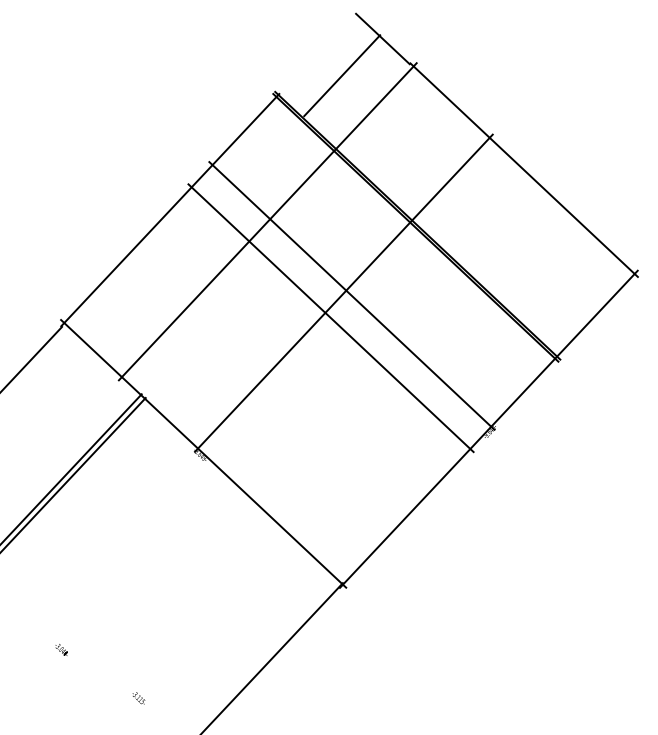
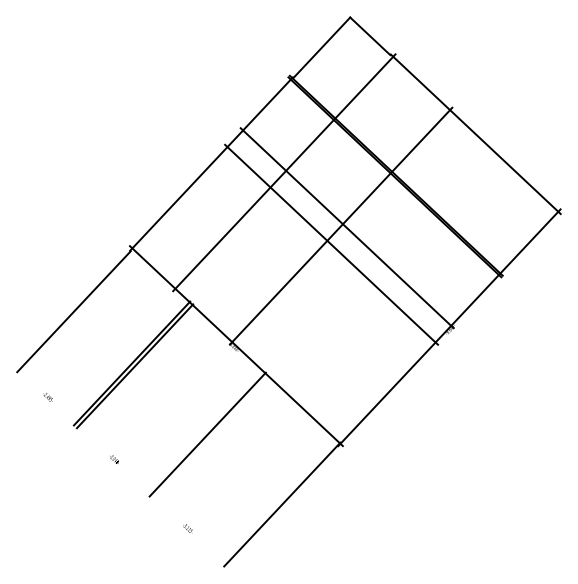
line: (341, 75) -> (321, 47), moved
line: (164, 572) -> (207, 434), added
text: (61, 649) -> (114, 459), moved

